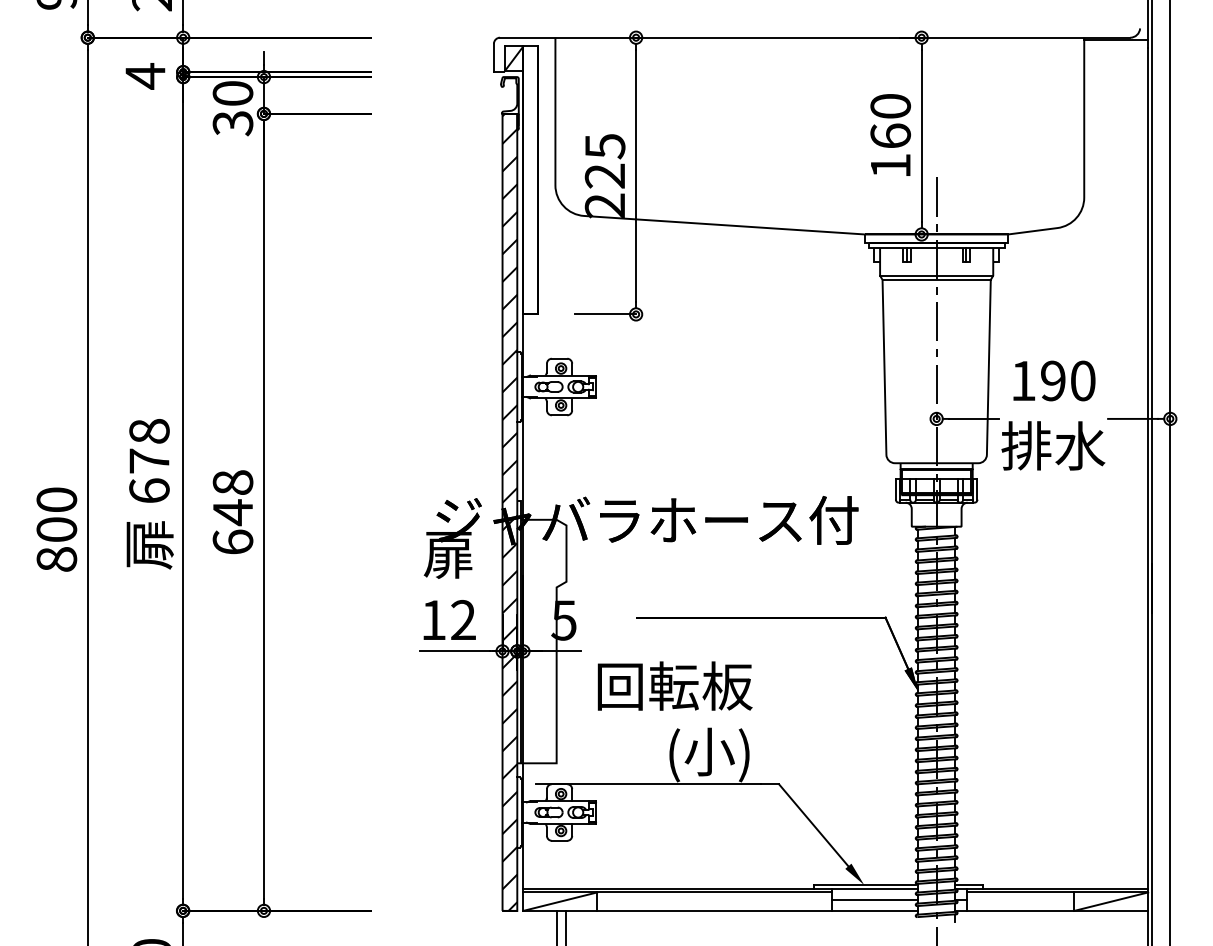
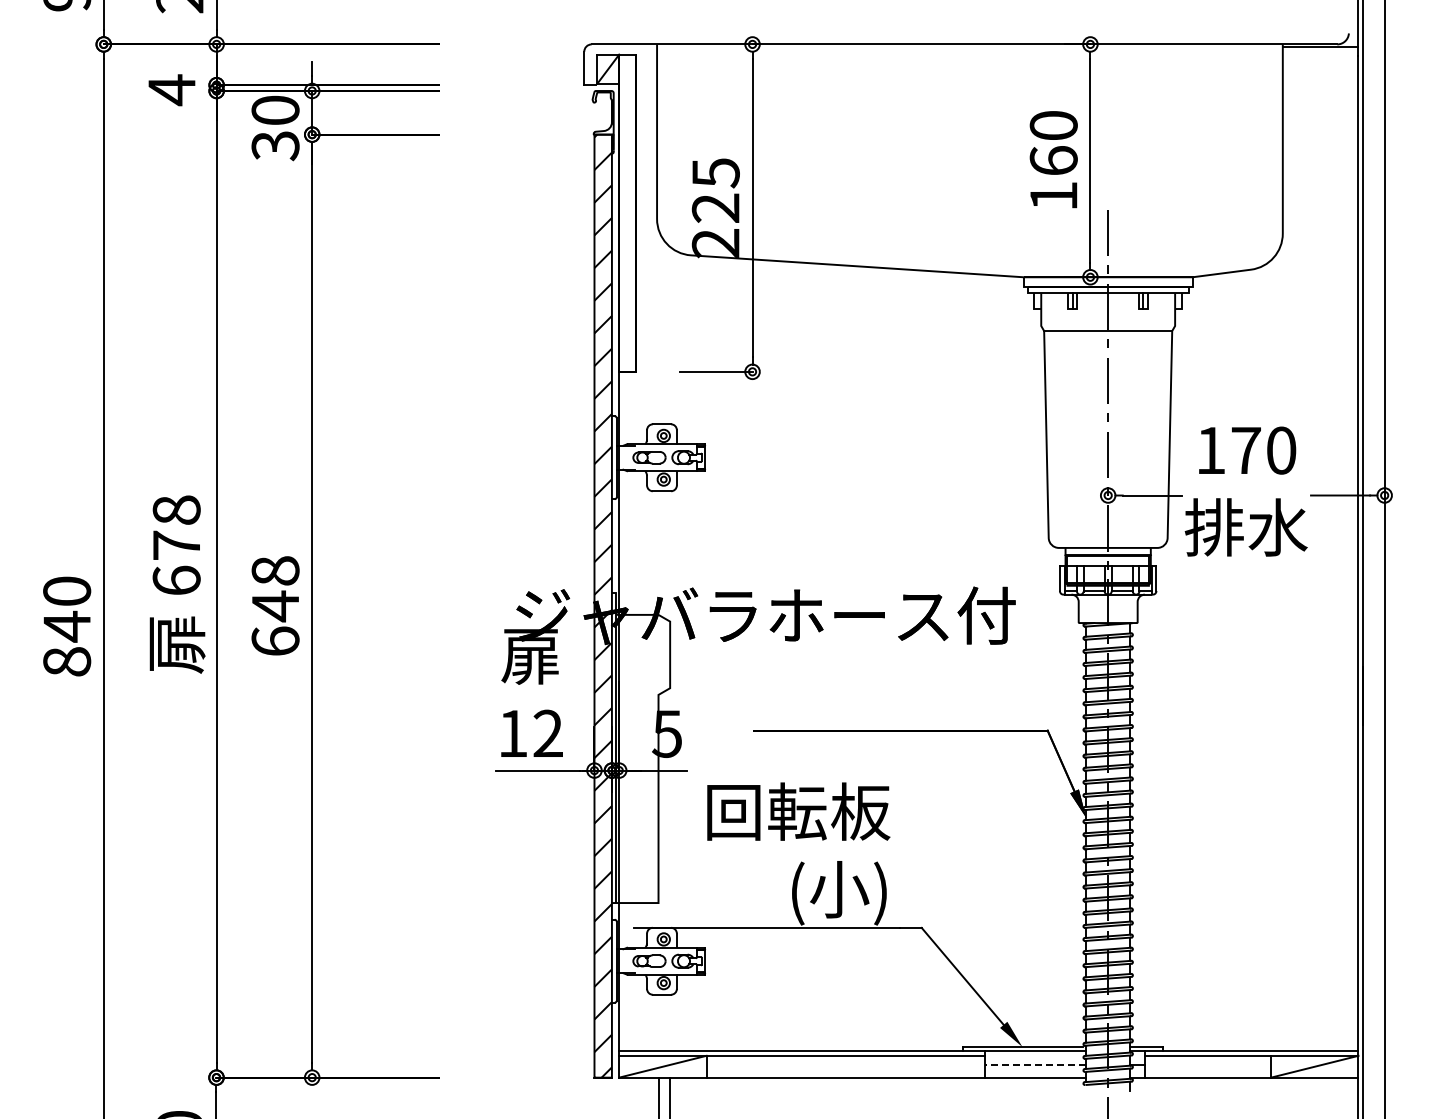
line: (936, 276) -> (1108, 326), removed
text: (1052, 380) -> (1245, 450), 190 -> 170
text: (57, 529) -> (67, 626), 800 -> 840
line: (875, 899) -> (1035, 1064), solid -> dashed

